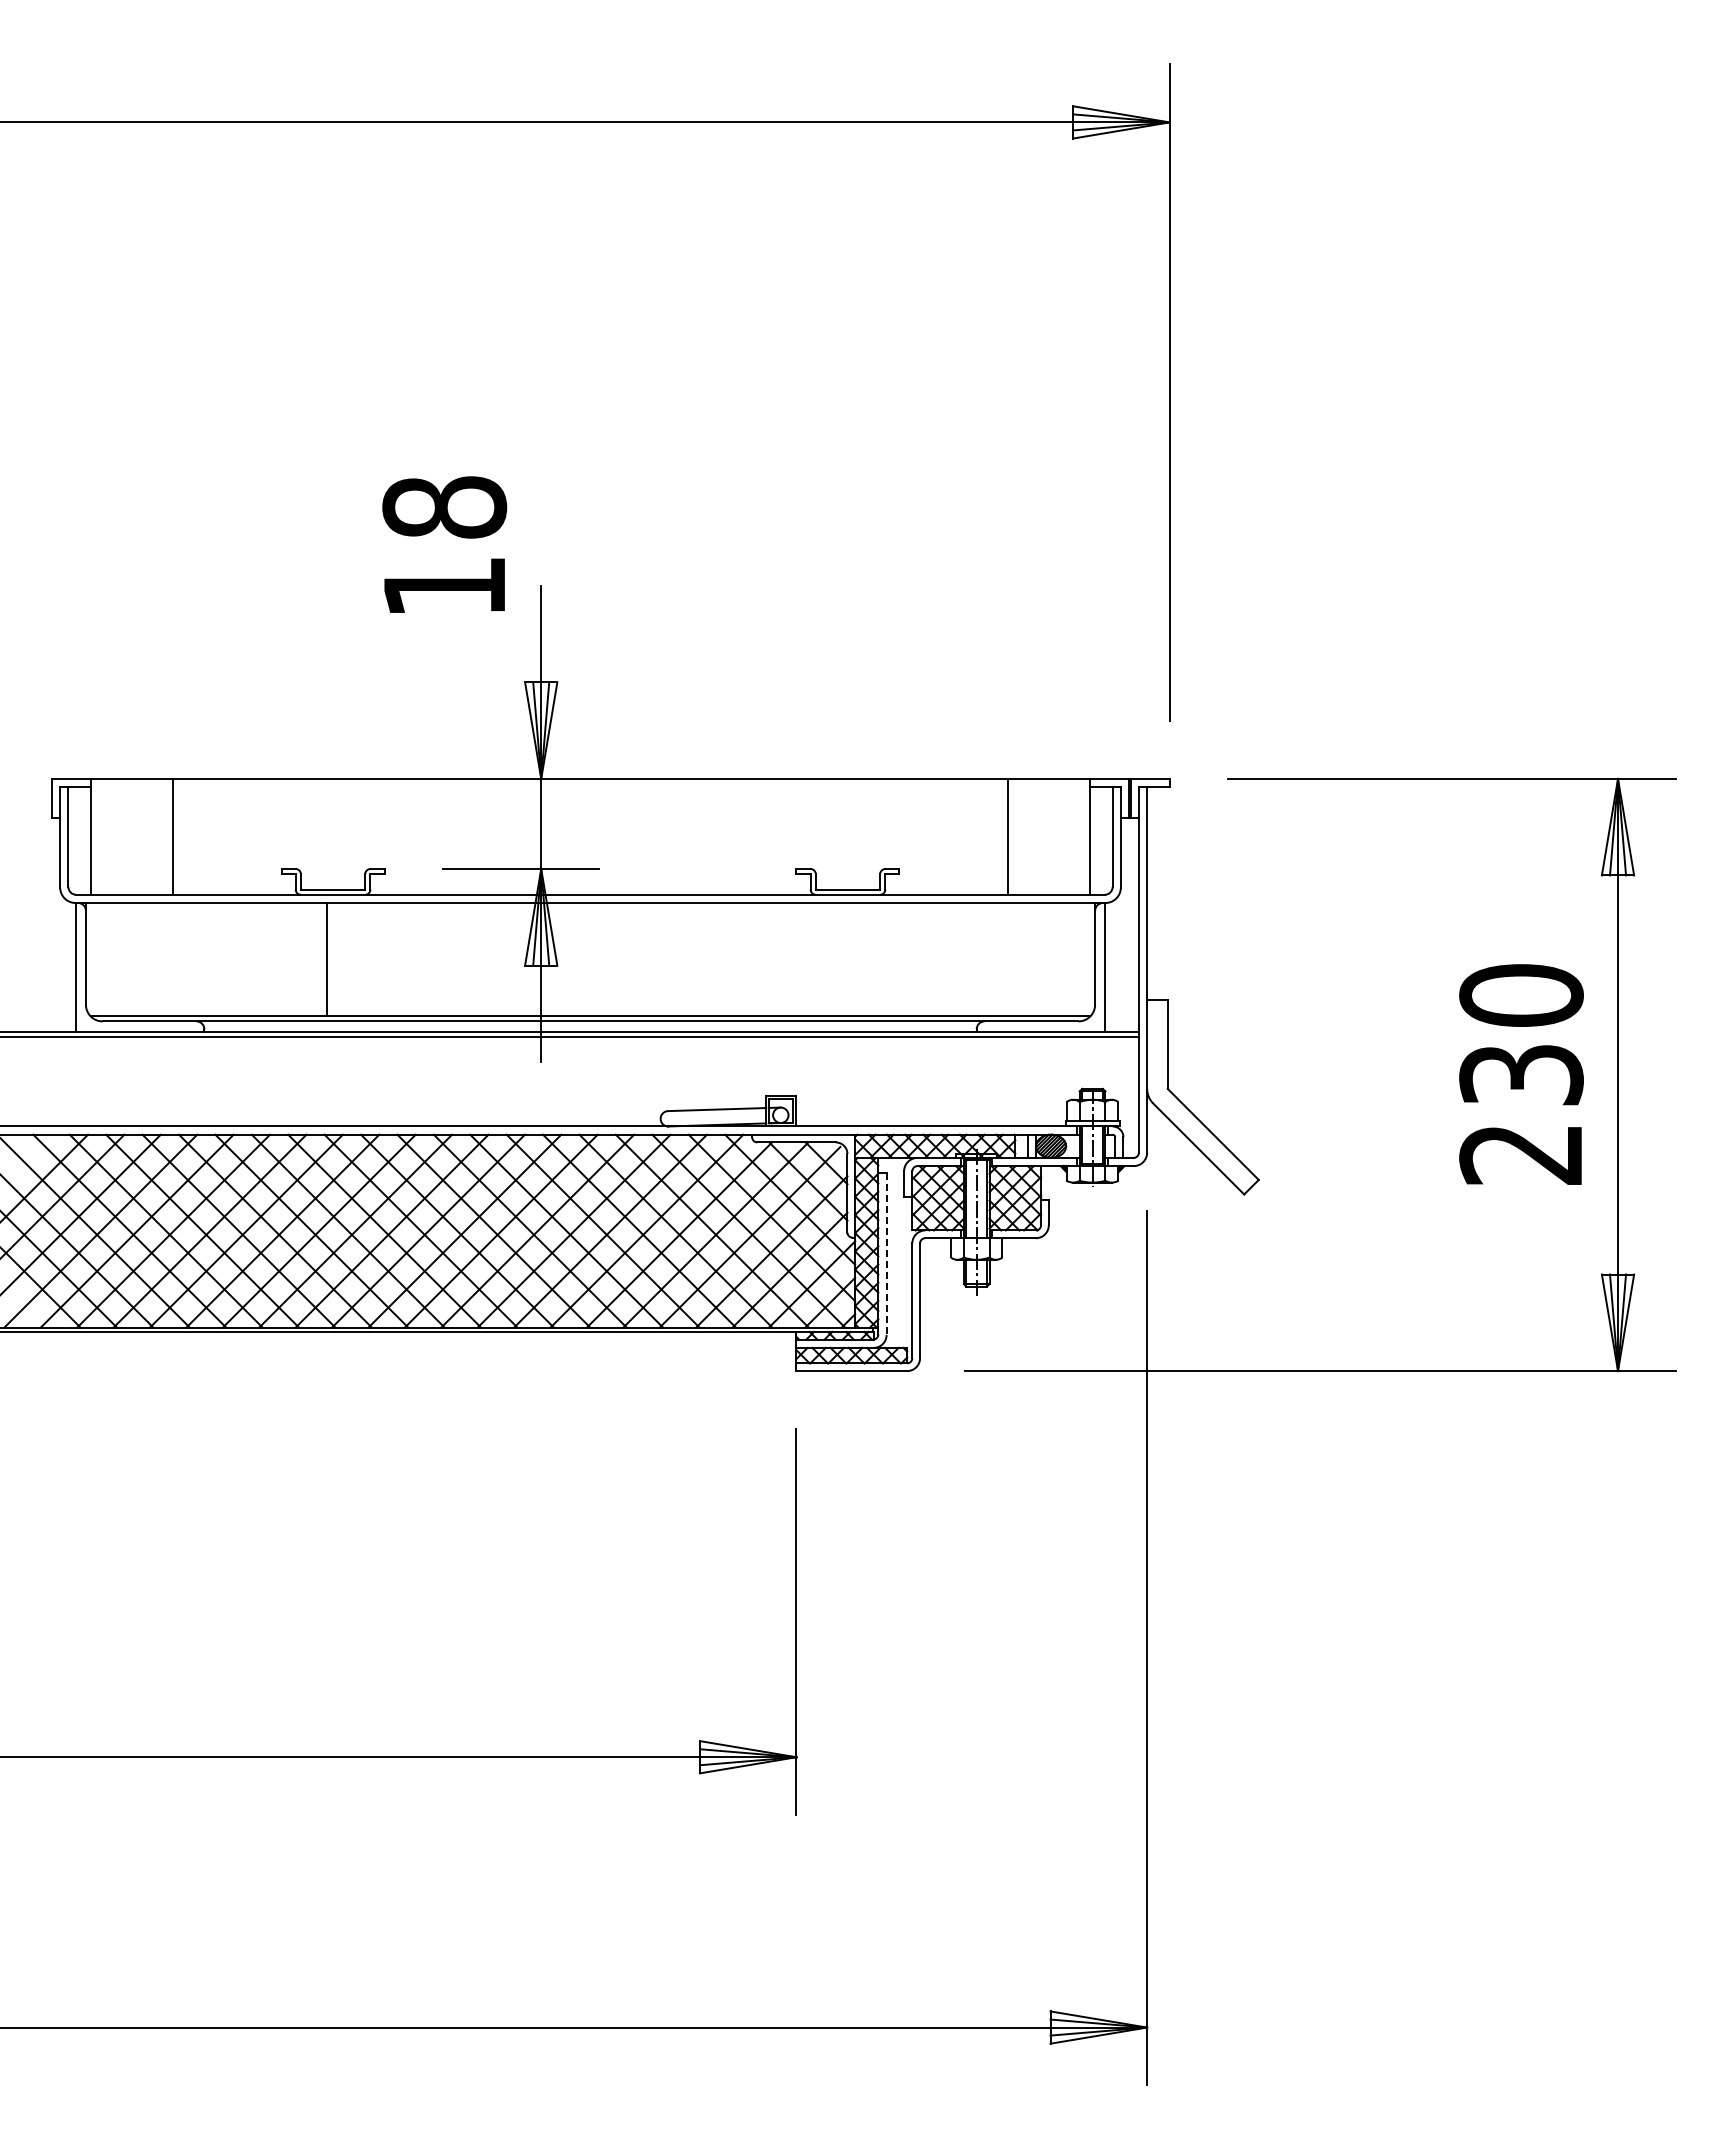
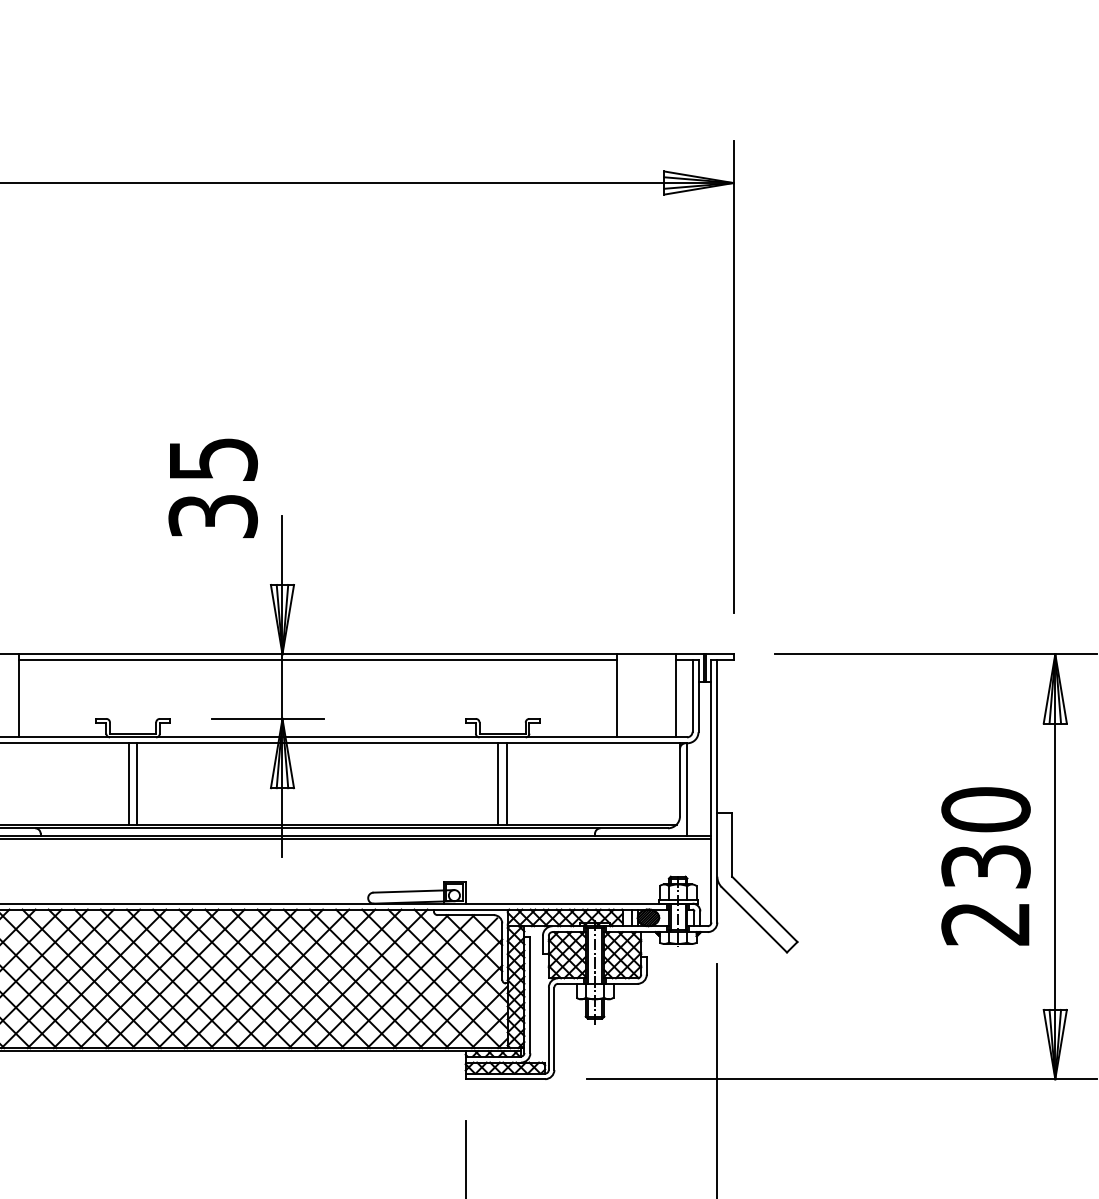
text: (444, 546) -> (213, 487), 18 -> 35
line: (590, 786) -> (317, 659), added
line: (338, 959) -> (136, 783), added
line: (842, 959) -> (498, 783), added
line: (853, 959) -> (506, 783), added
line: (886, 1254) -> (530, 995), dashed -> solid

